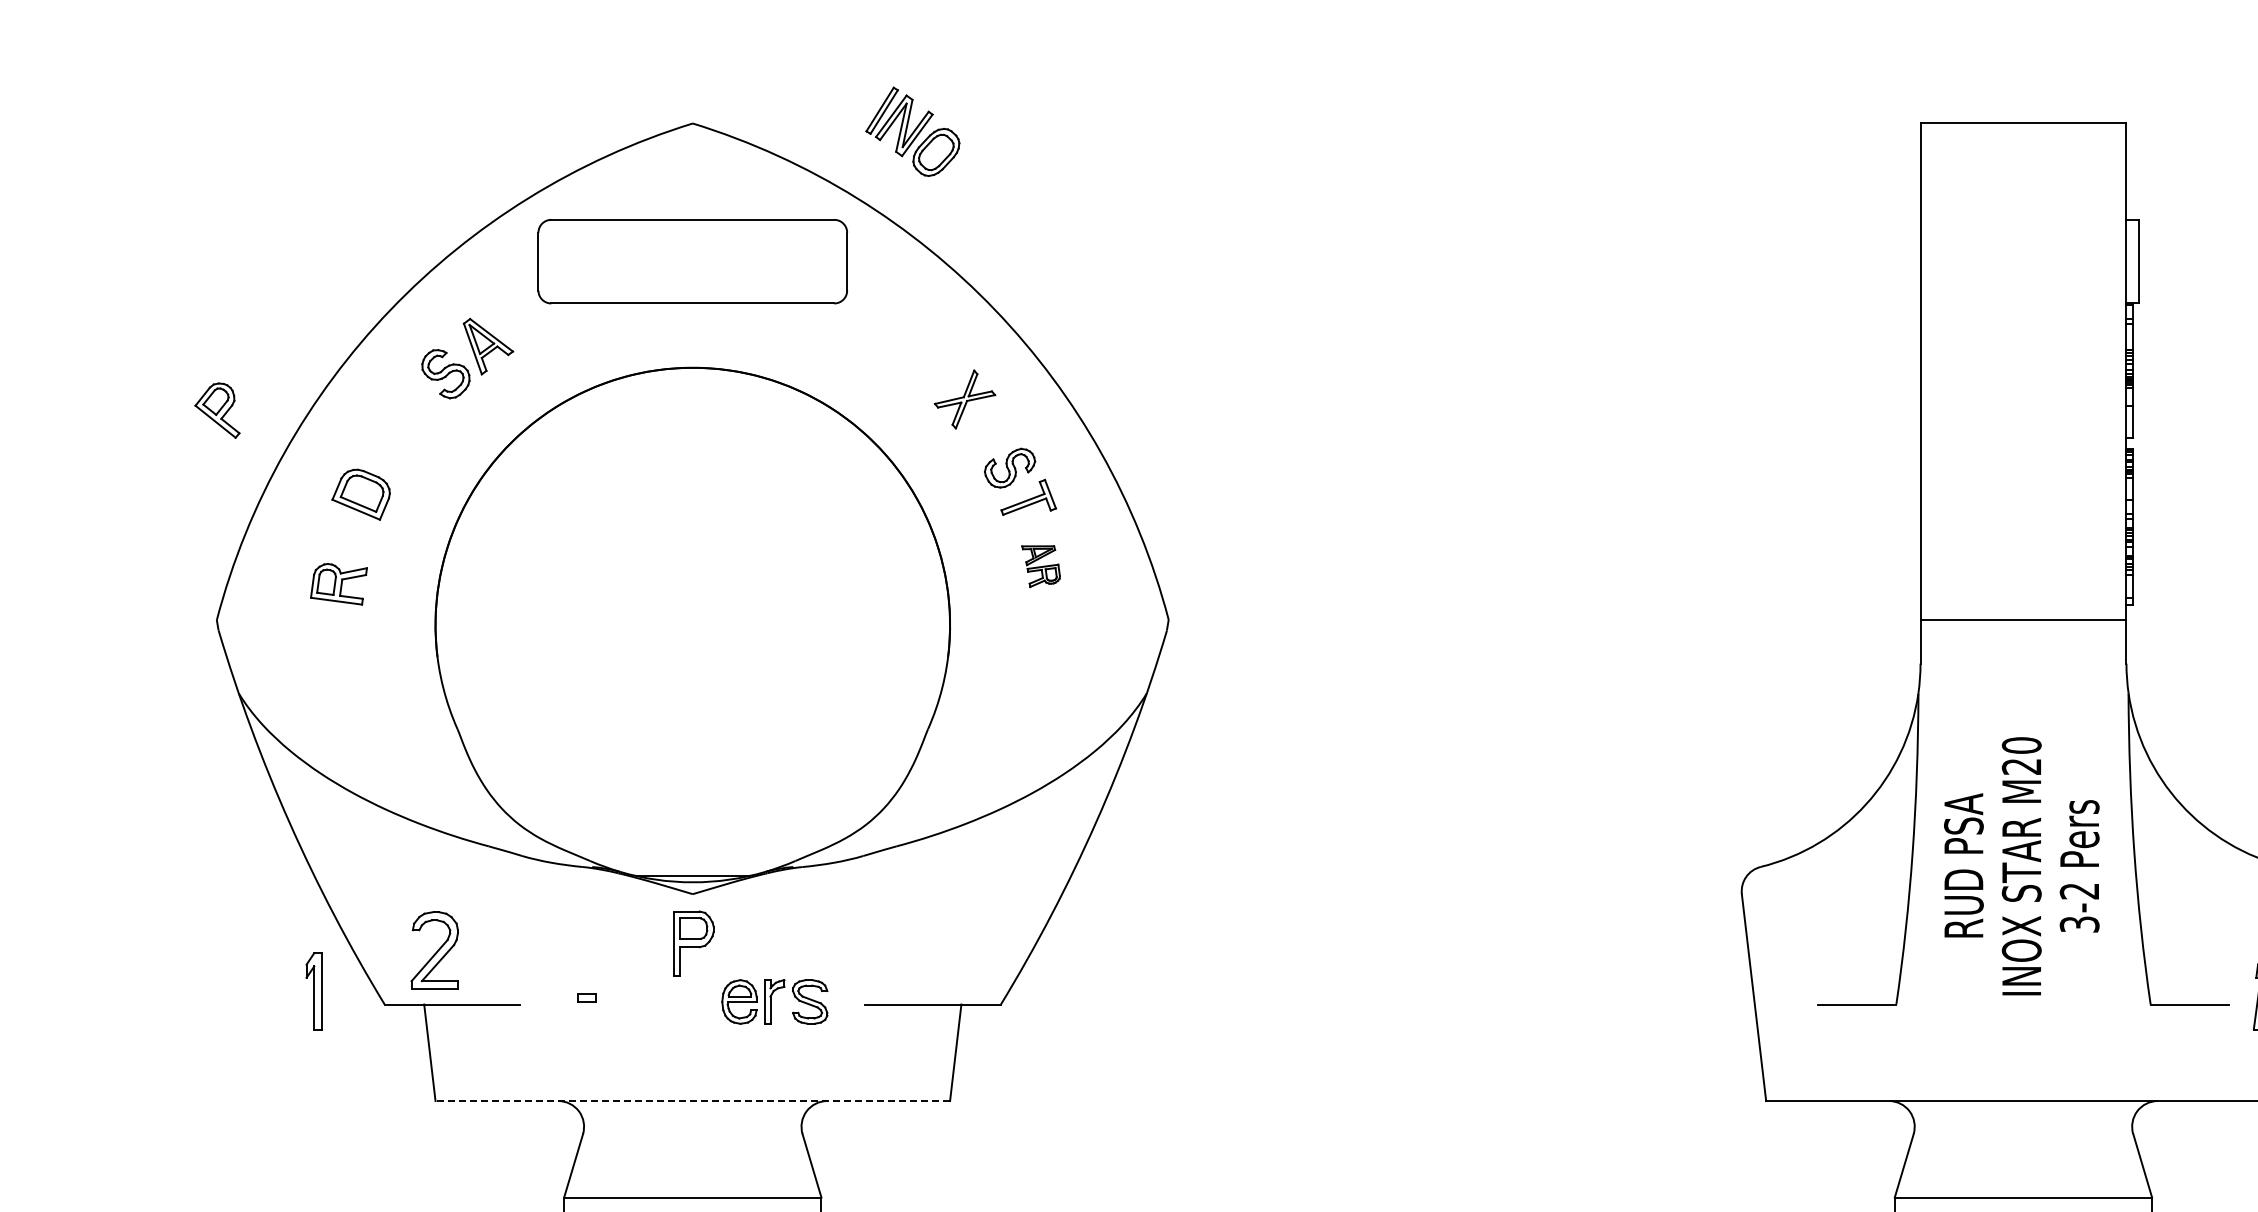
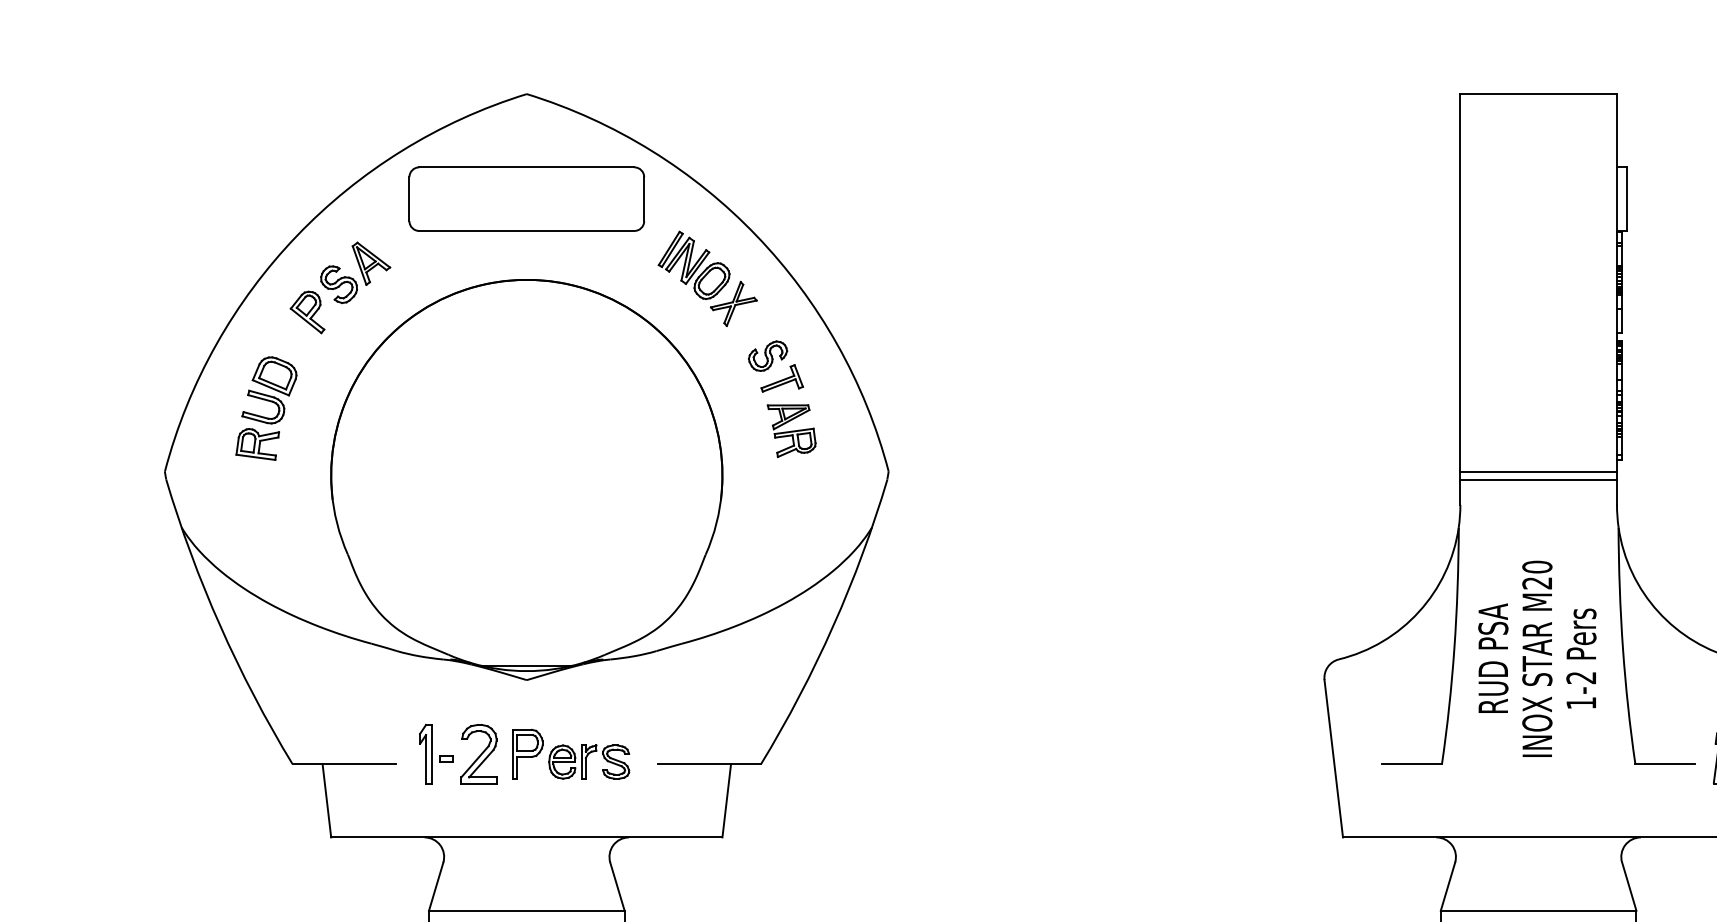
part: (912, 131) -> (693, 265), moved
part: (217, 410) -> (307, 312), moved
part: (348, 526) -> (265, 400), added
part: (1040, 566) -> (791, 430), size x1.67
line: (2023, 630) -> (1538, 479), added
text: (2079, 924) -> (1581, 703), 3-2 -> 1-2
part: (693, 943) -> (527, 754), moved
part: (434, 950) -> (478, 754), moved
part: (313, 991) -> (425, 754), moved
line: (692, 1101) -> (526, 837), dashed -> solid

